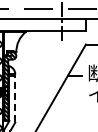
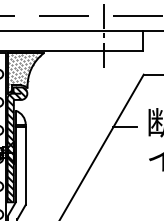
hatch: (13, 42) -> (22, 71), added
line: (15, 98) -> (26, 164), dashed -> solid

